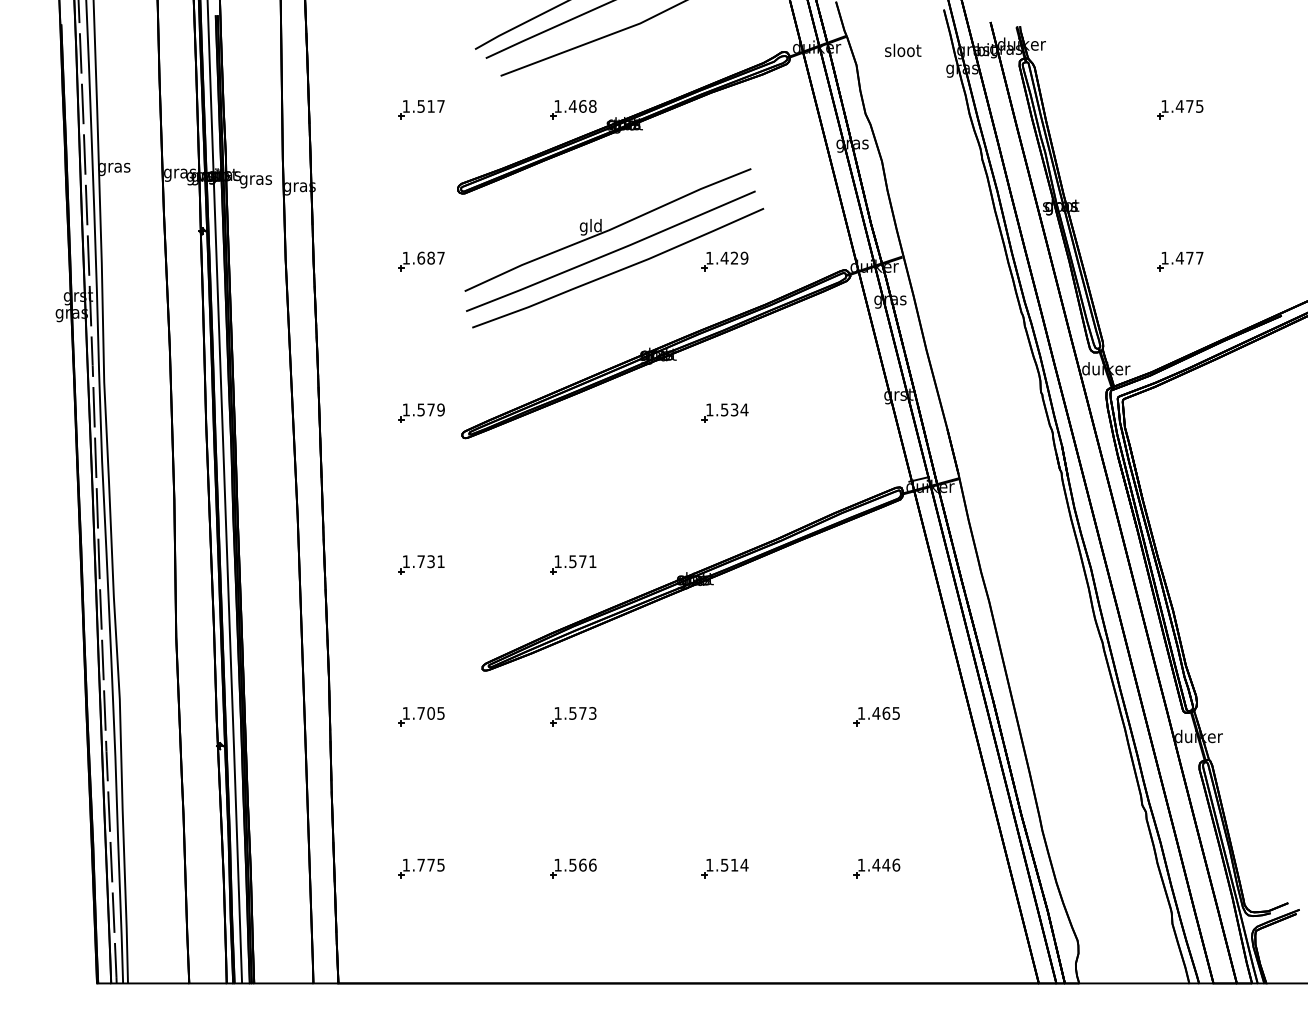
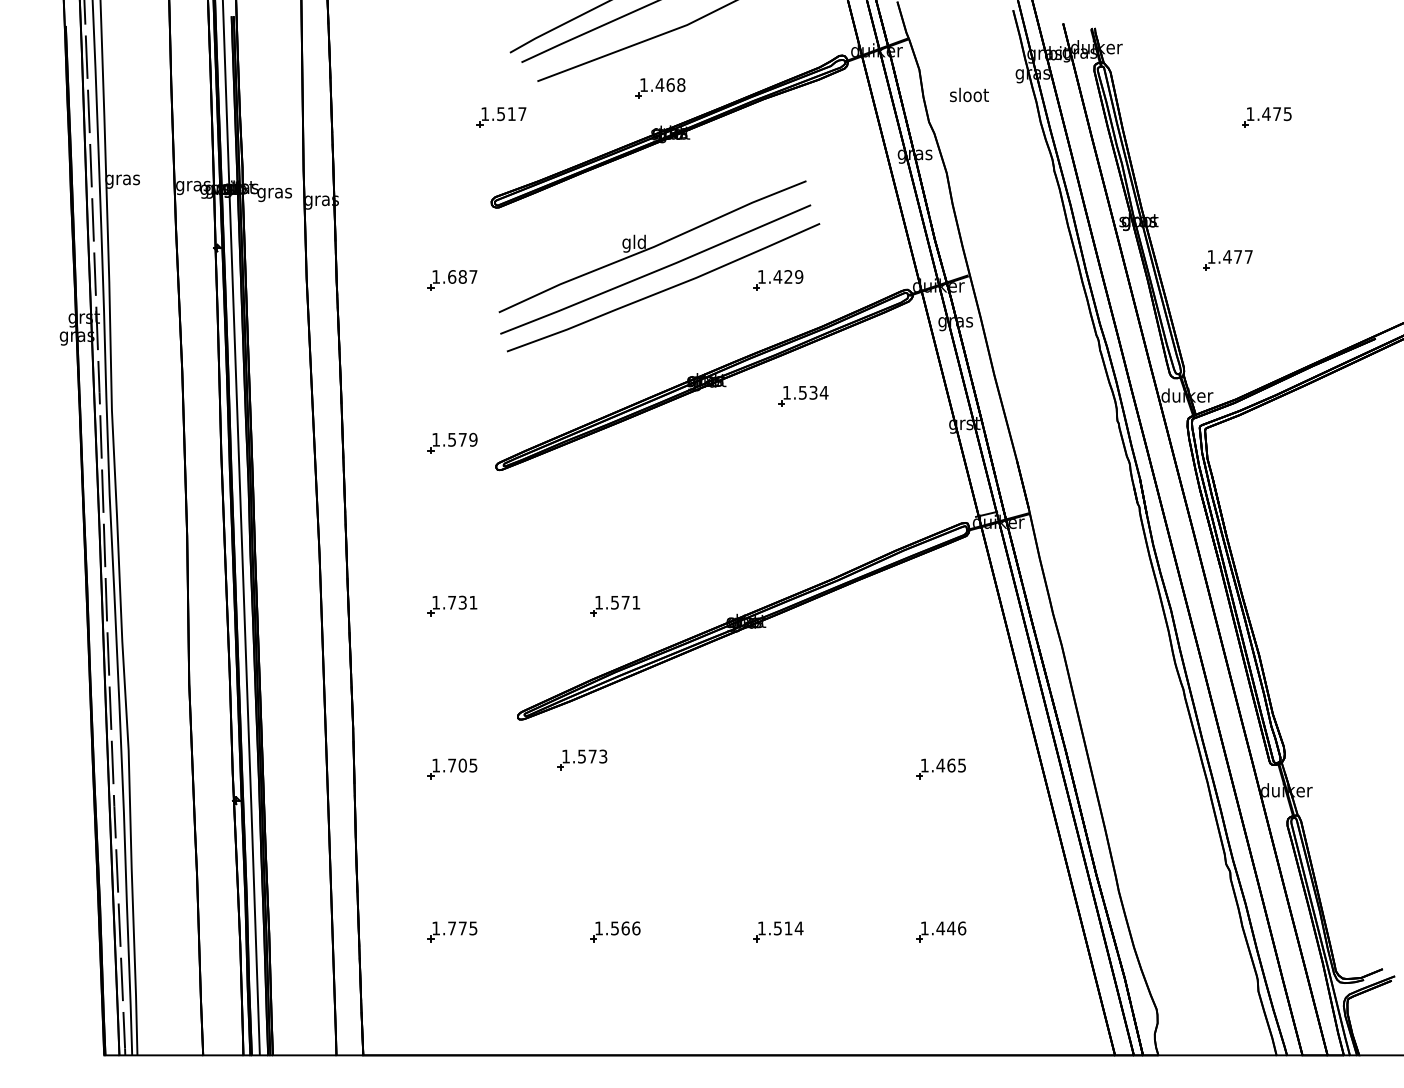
text: (903, 50) -> (969, 94), moved
part: (421, 109) -> (501, 117), moved
part: (573, 109) -> (660, 88), moved
part: (1179, 261) -> (1227, 260), moved
part: (725, 412) -> (803, 395), moved
part: (573, 716) -> (582, 759), moved

